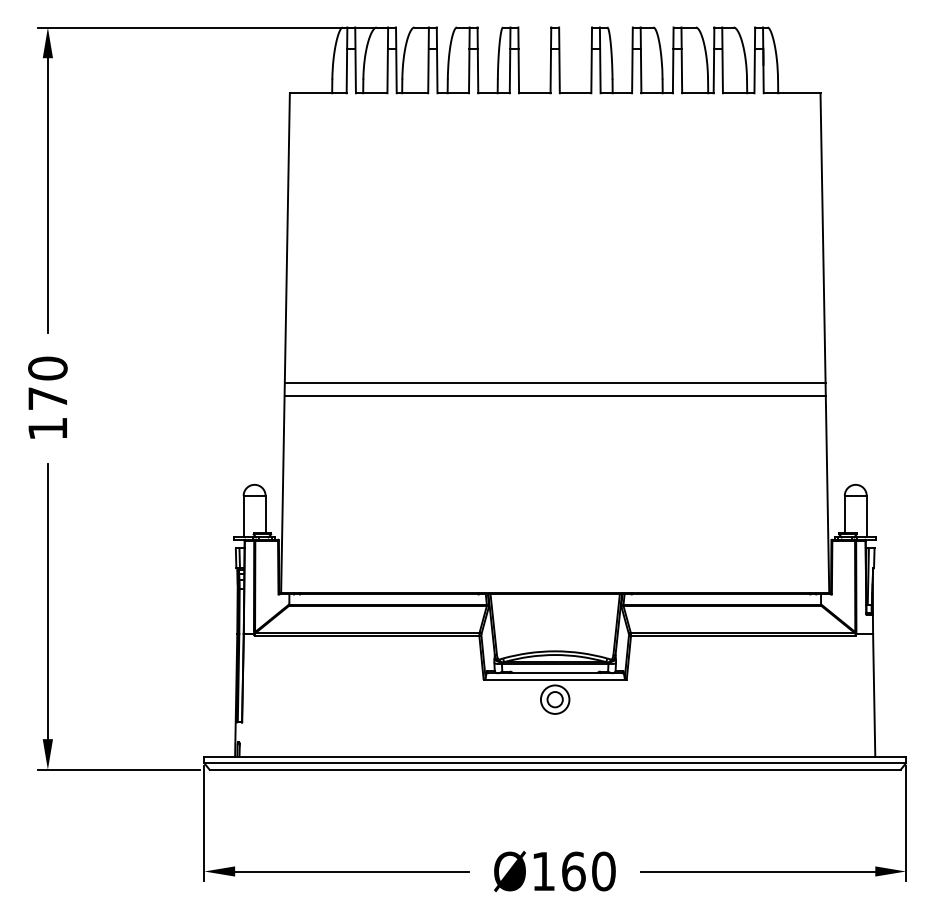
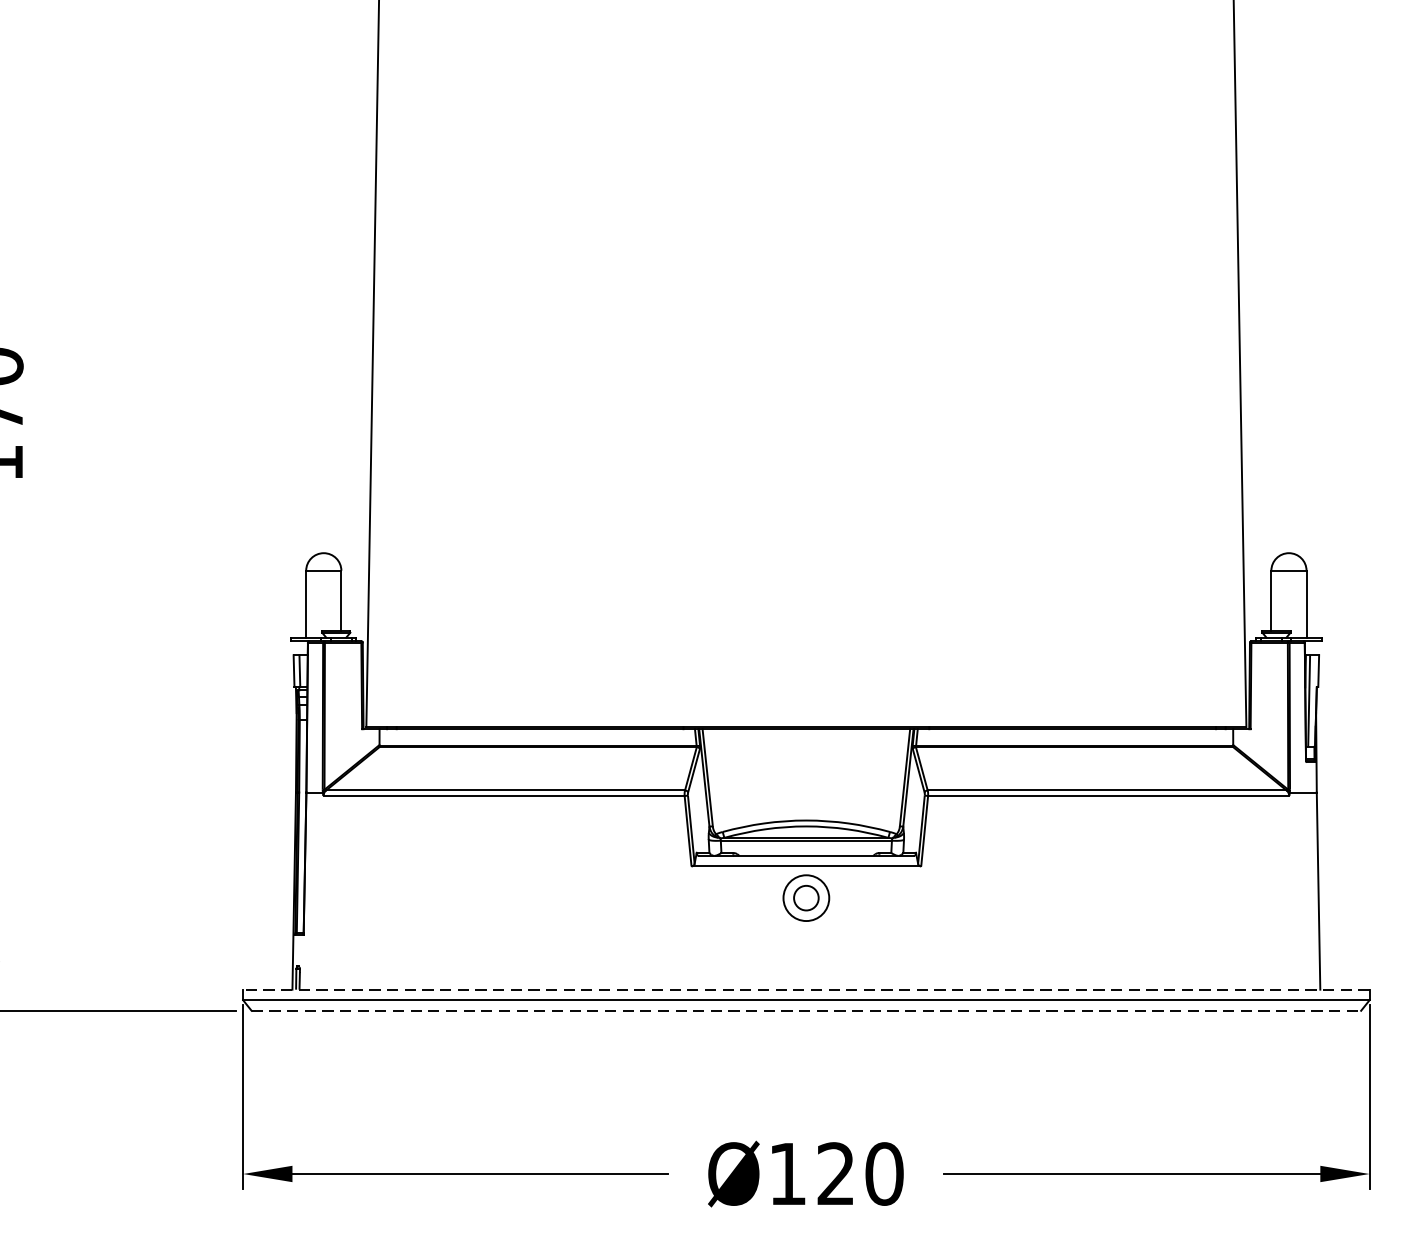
line: (554, 382) -> (805, 388), removed
line: (554, 395) -> (805, 409), removed
line: (555, 756) -> (806, 989), solid -> dashed
line: (555, 769) -> (806, 1010), solid -> dashed
text: (573, 871) -> (835, 1174), Ø160 -> Ø120

